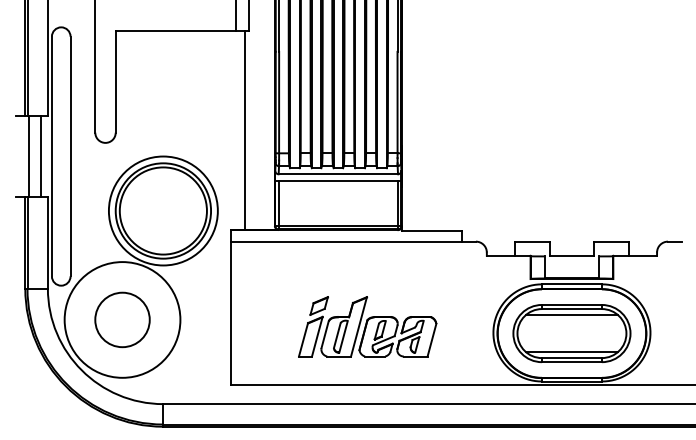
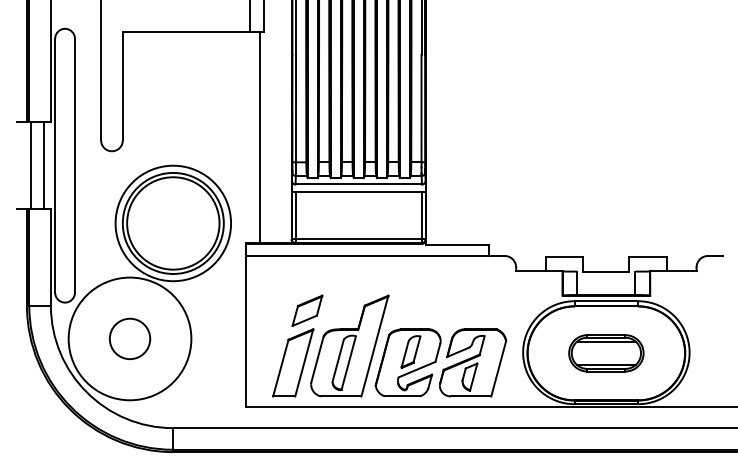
circle: (122, 319) -> (129, 338), size x0.7
part: (367, 326) -> (389, 345), size x1.6
part: (571, 333) -> (605, 353), size x0.6

